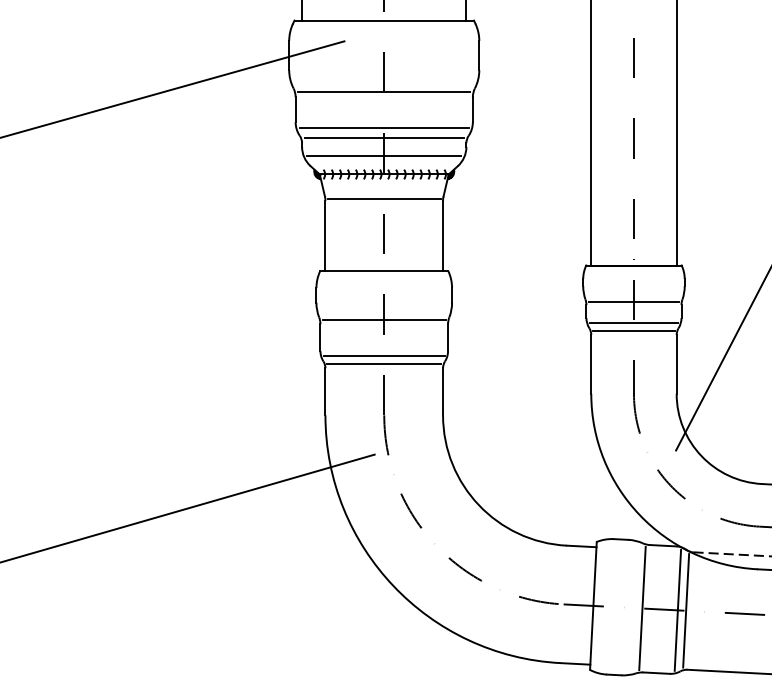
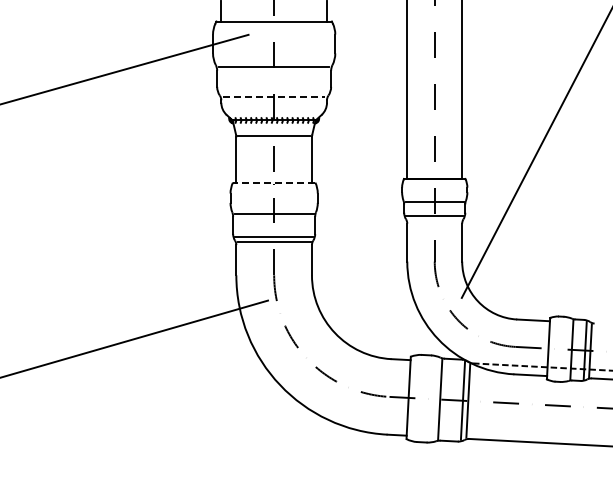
line: (383, 127) -> (273, 90), removed
line: (384, 138) -> (274, 97), solid -> dashed
line: (383, 155) -> (273, 108), removed
line: (383, 270) -> (273, 182), solid -> dashed
line: (633, 330) -> (434, 220), removed

